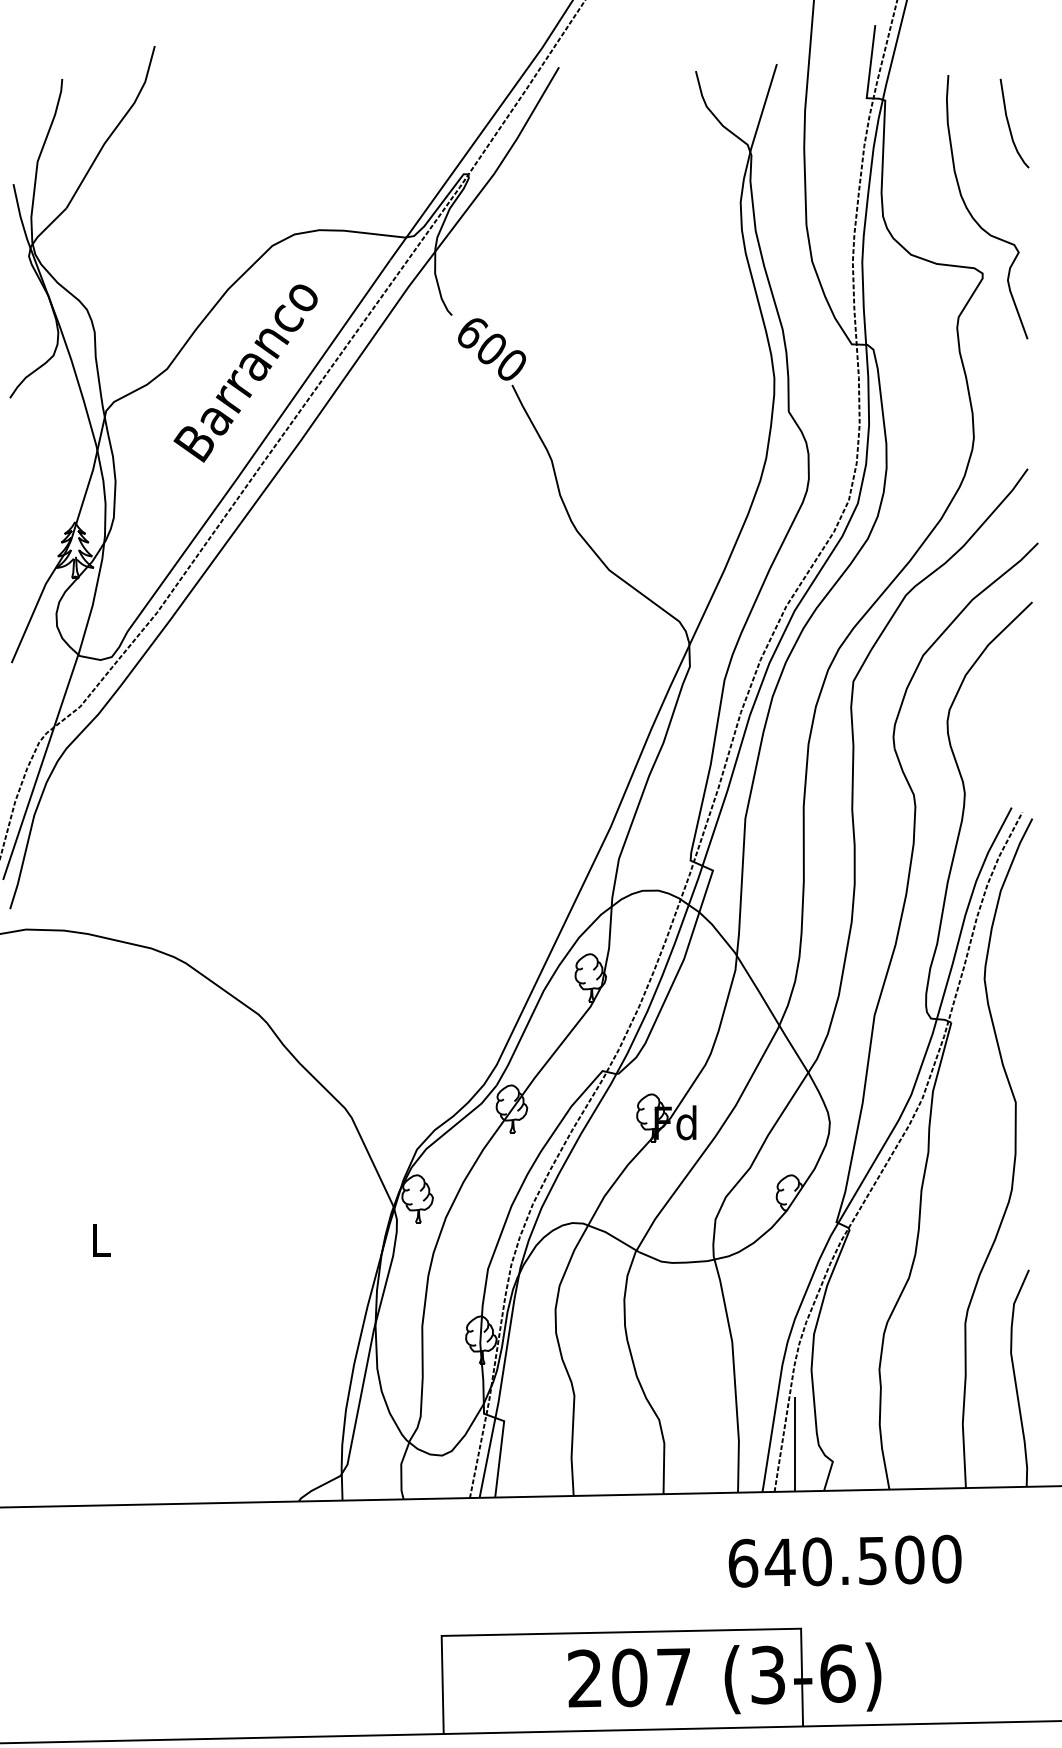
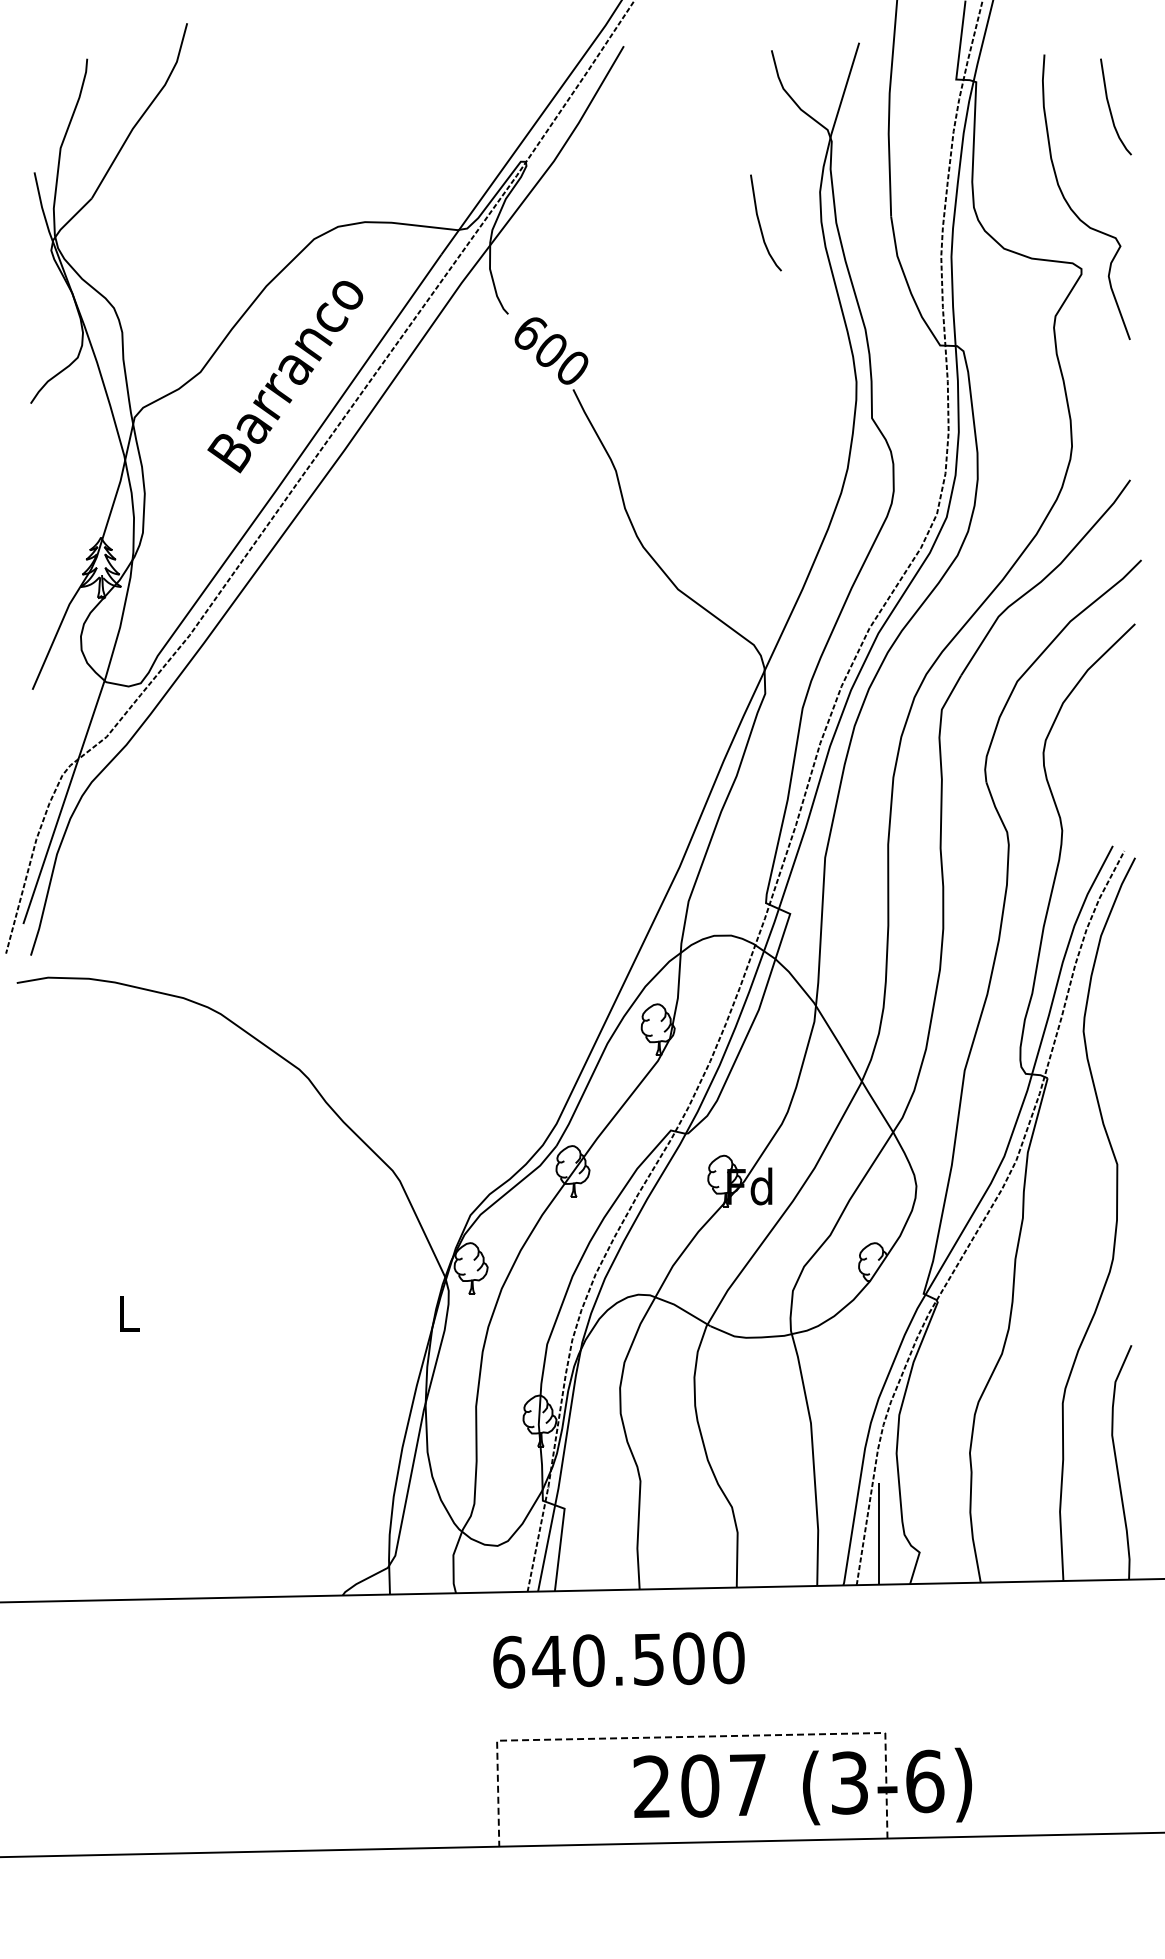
curve: (685, 230) -> (760, 222), added
text: (844, 1560) -> (618, 1659), moved
line: (620, 1632) -> (690, 1736), solid -> dashed

